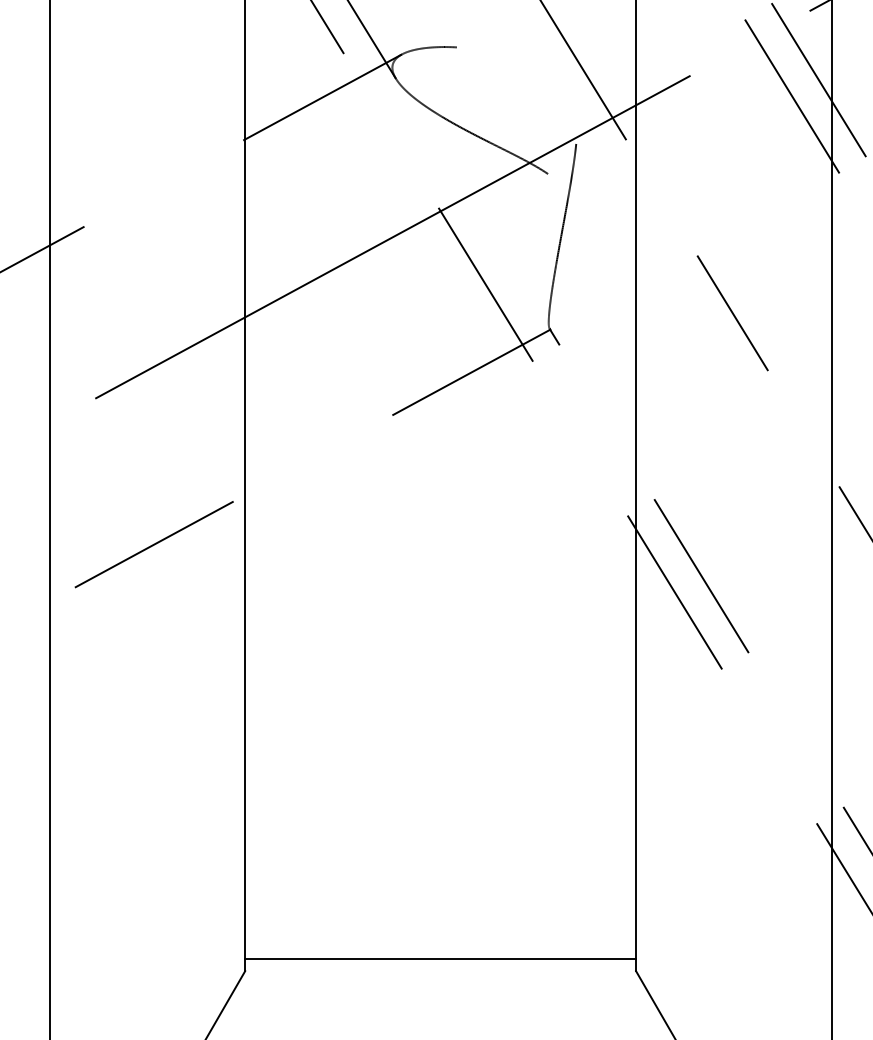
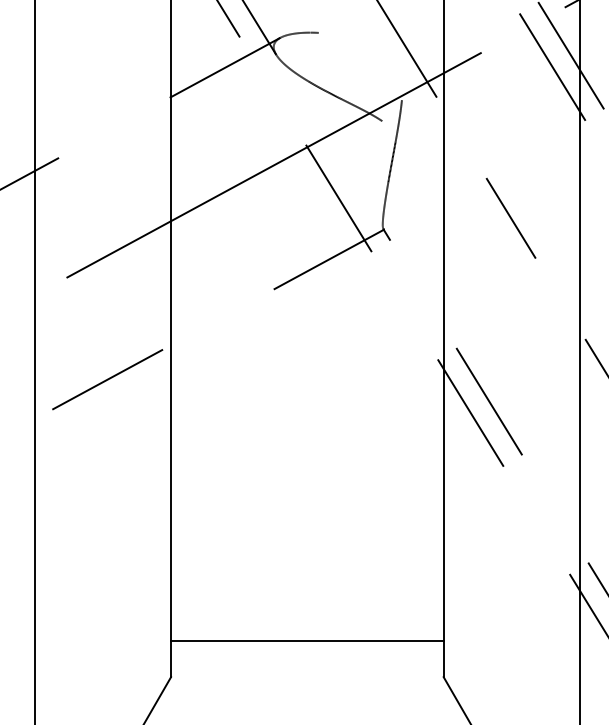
line: (440, 958) -> (307, 640), moved

